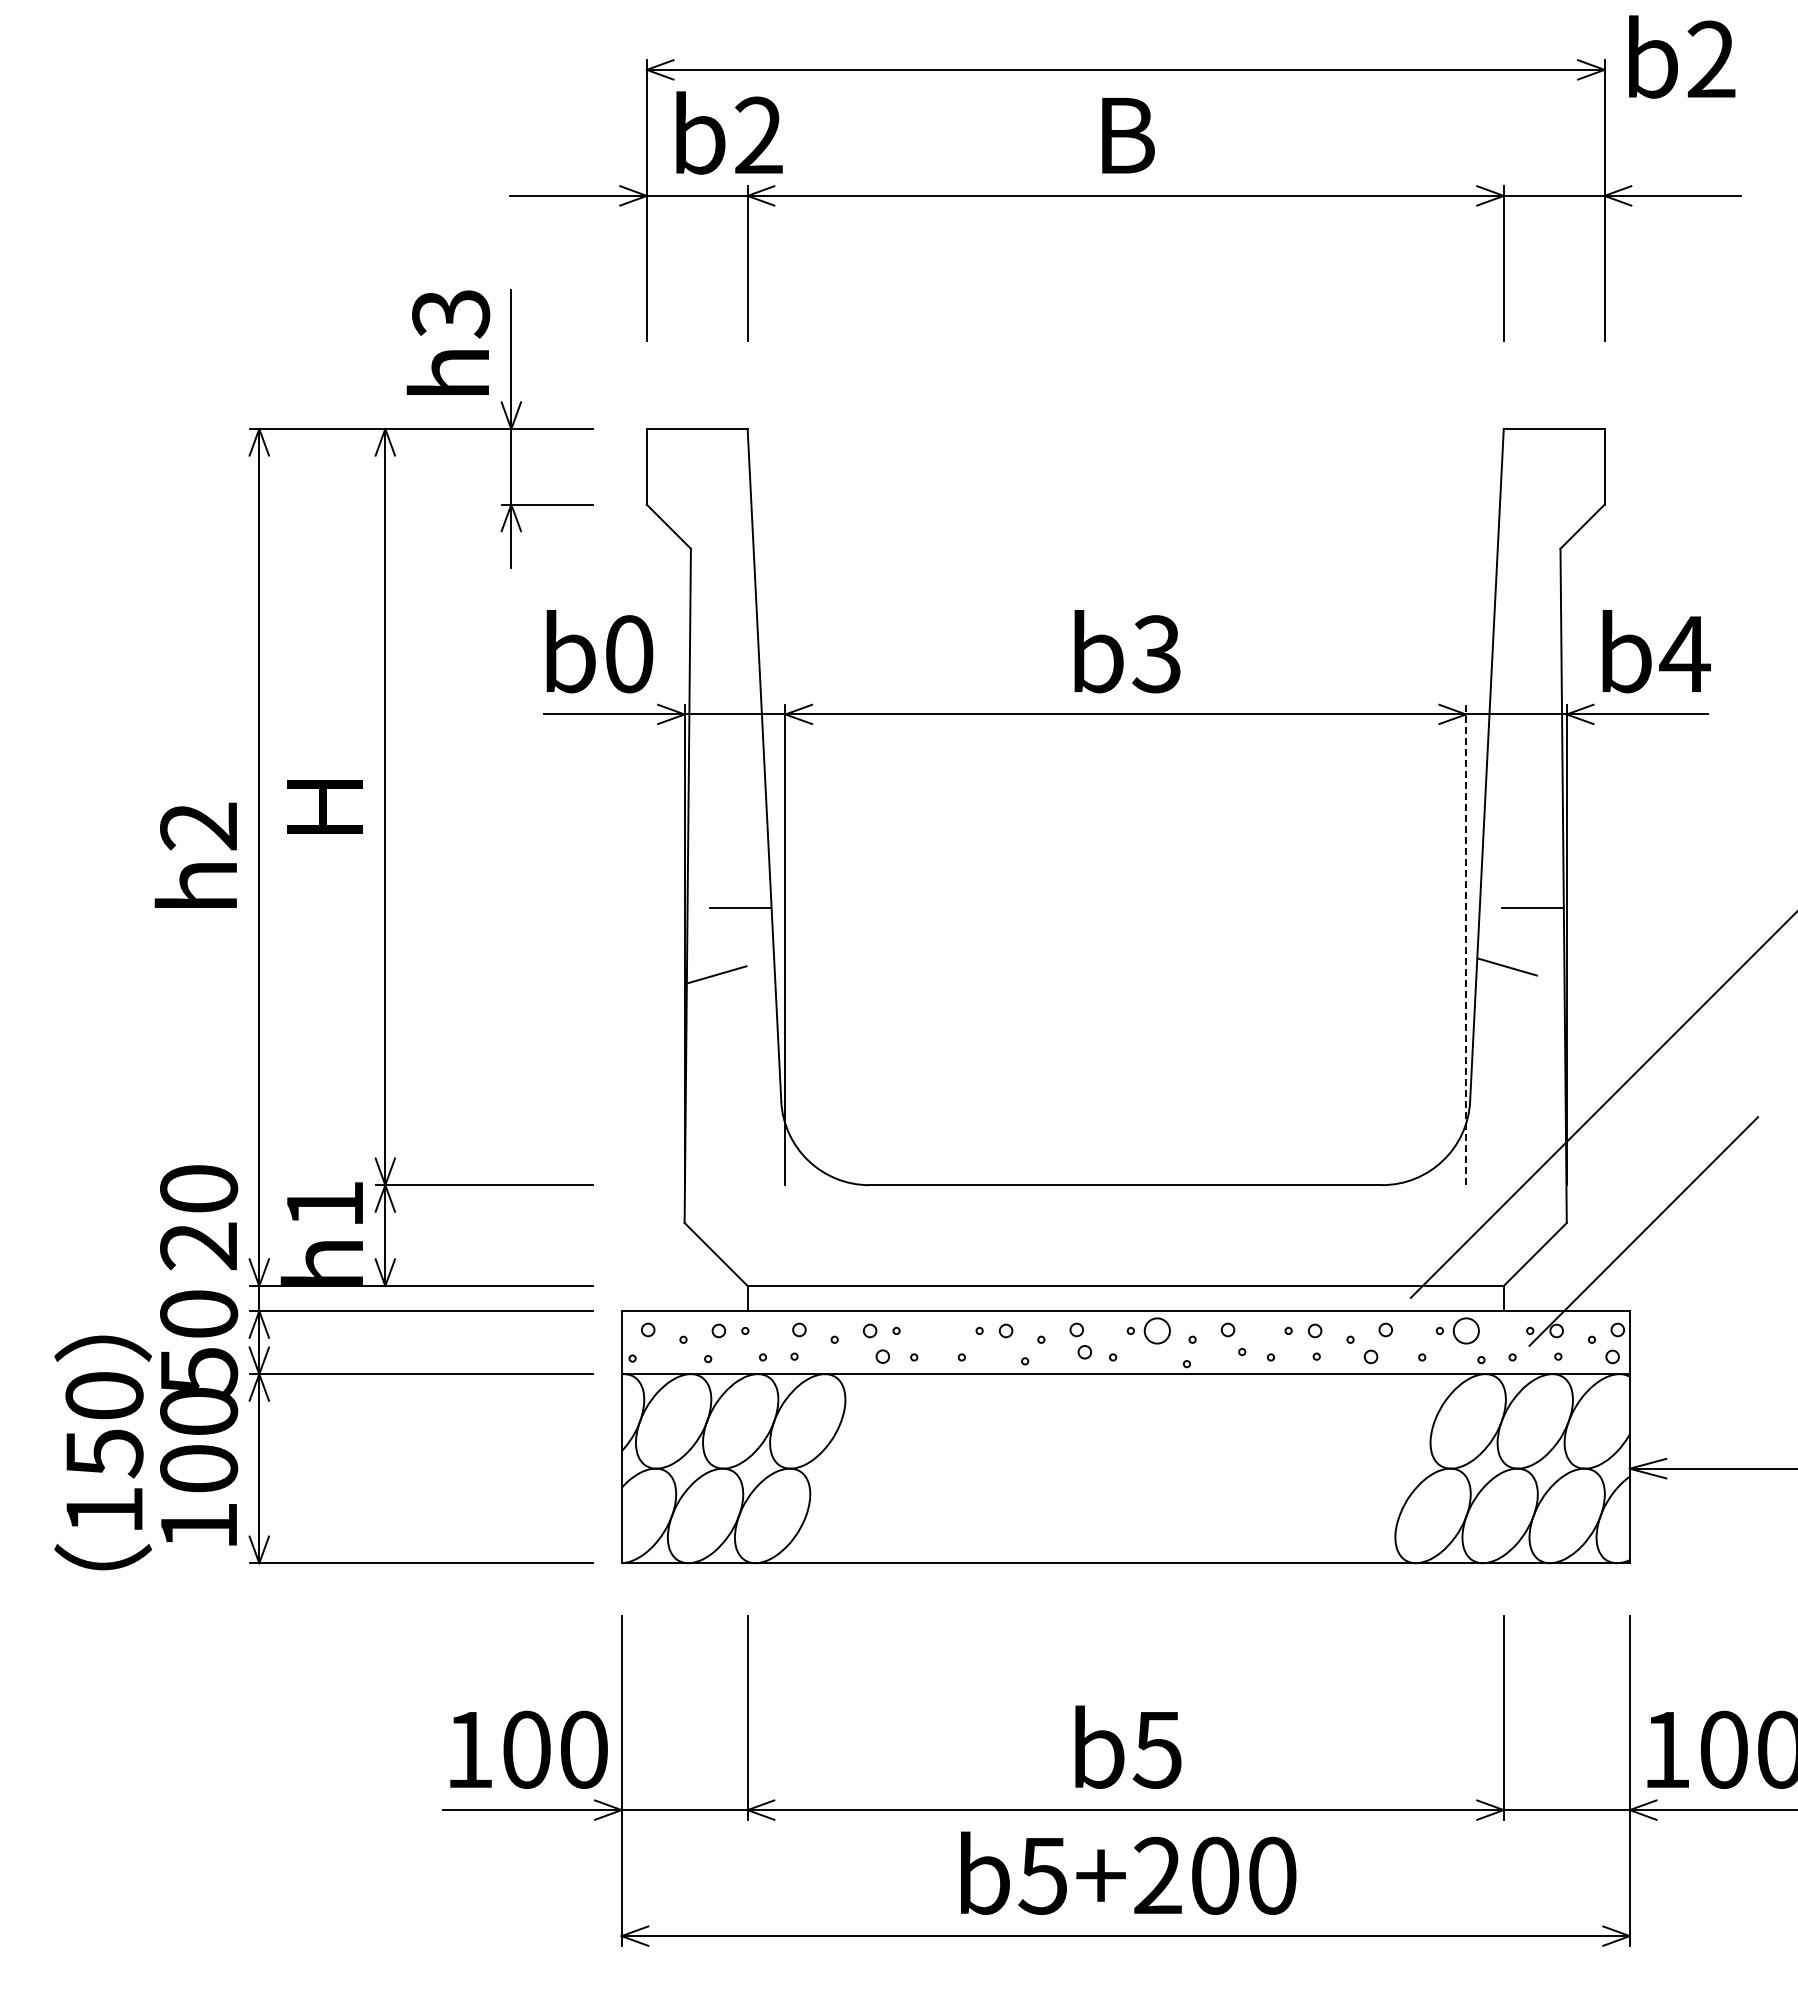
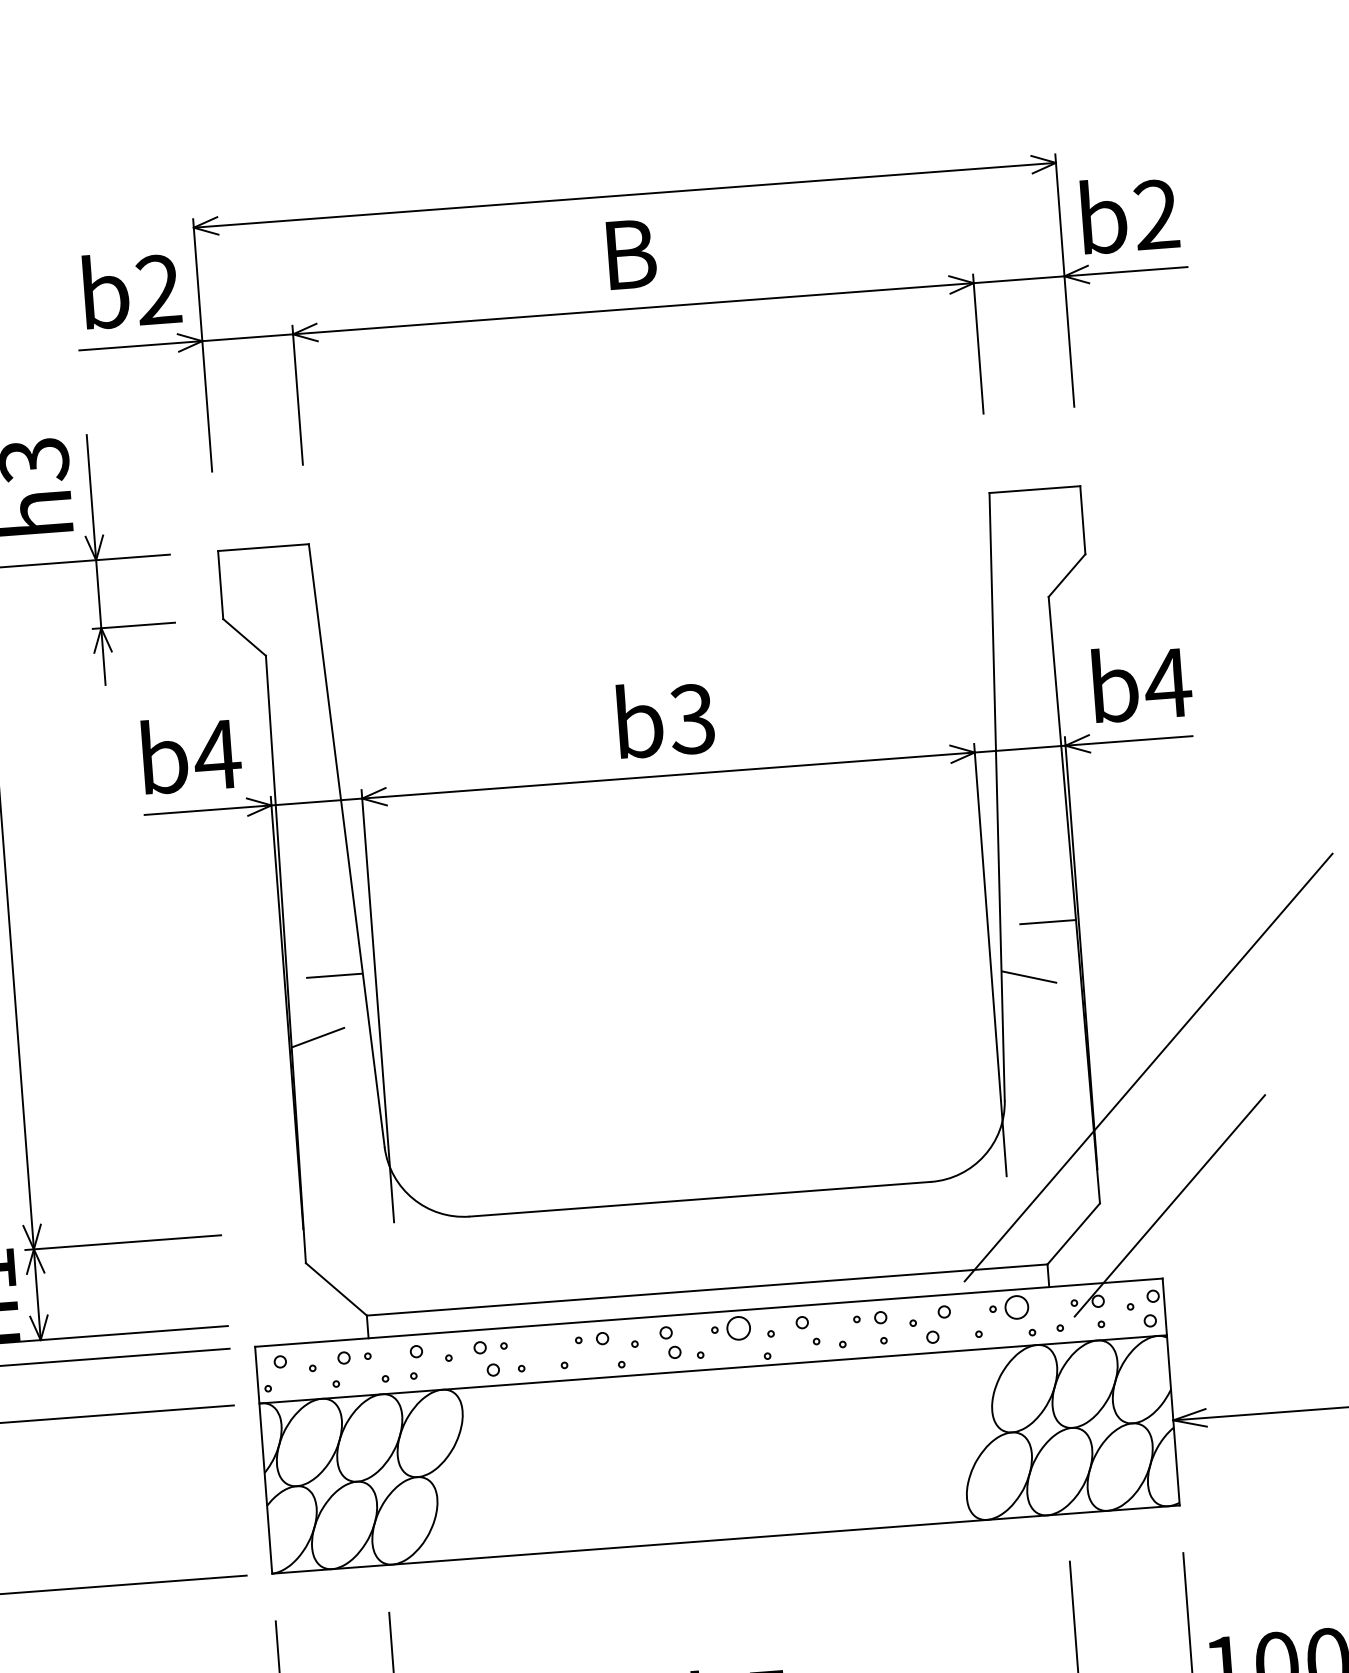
text: (1682, 56) -> (1130, 213), moved
text: (729, 132) -> (132, 289), moved
text: (629, 654) -> (217, 755), b0 -> b4
line: (1465, 944) -> (989, 959), dashed -> solid

